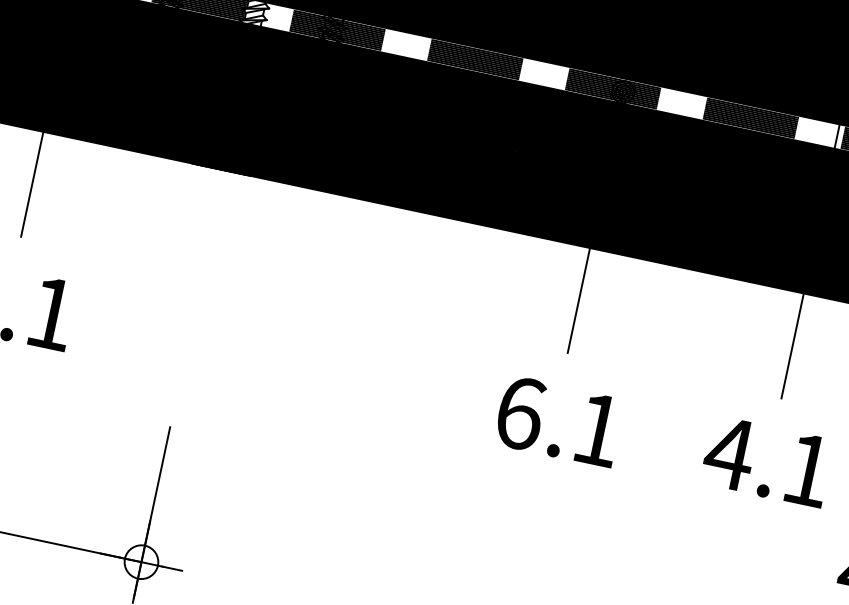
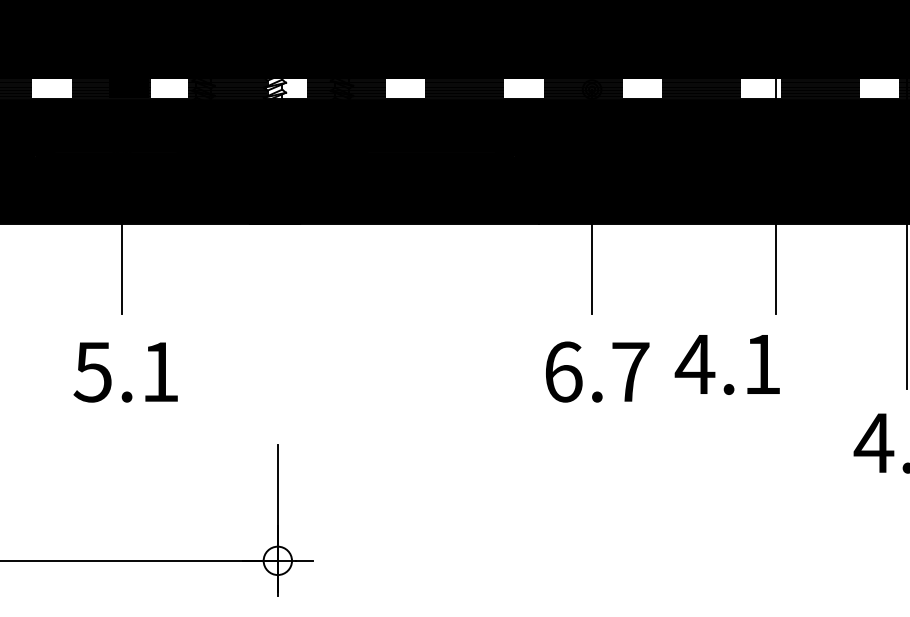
text: (598, 429) -> (630, 371), 6.1 -> 6.7
text: (766, 461) -> (726, 364), moved

